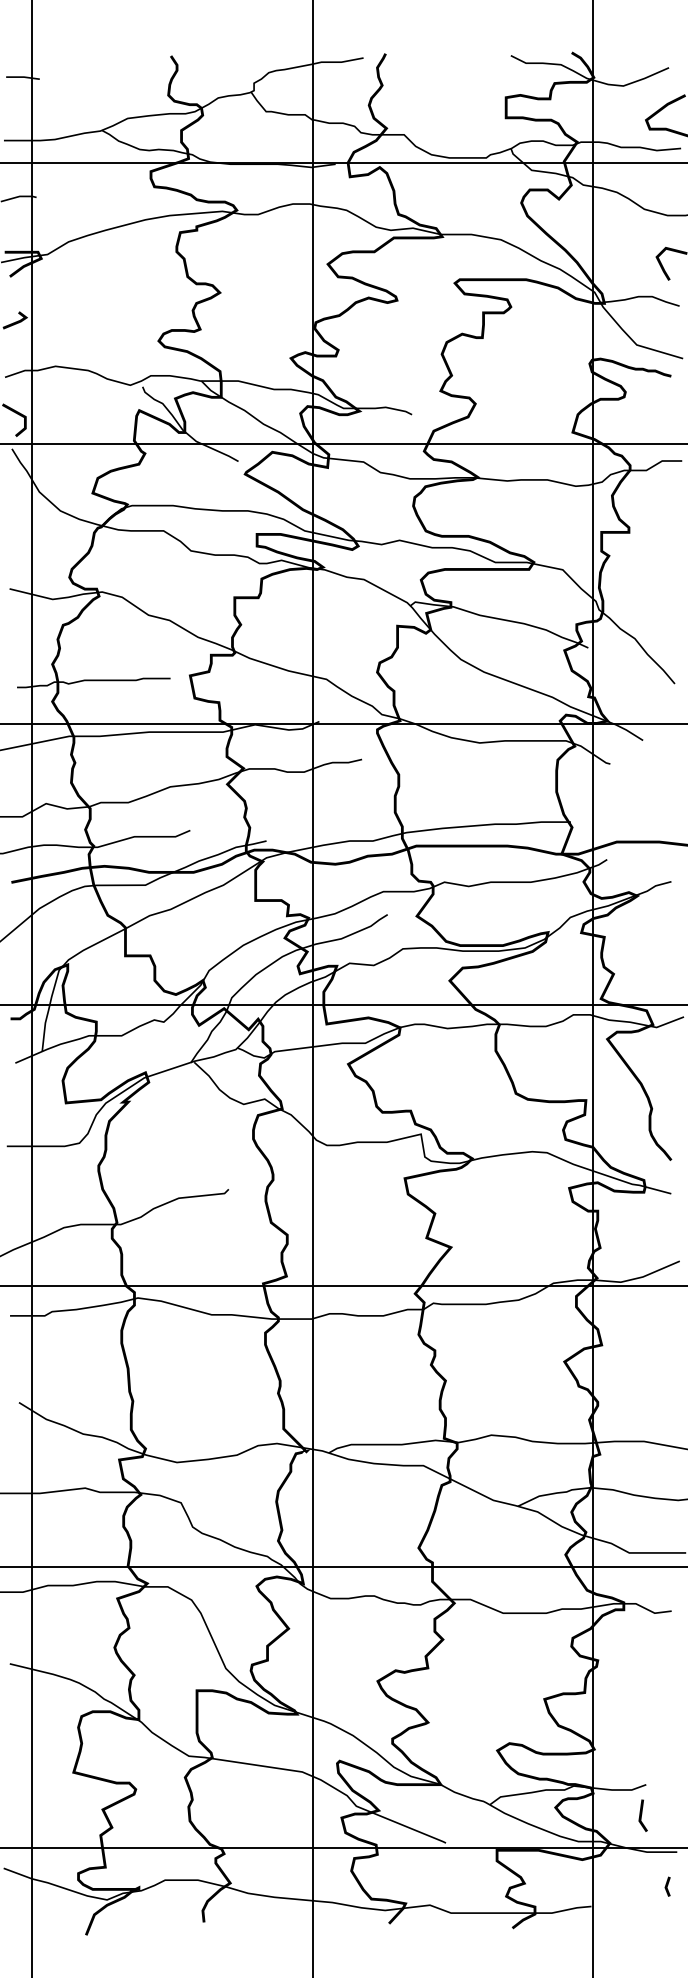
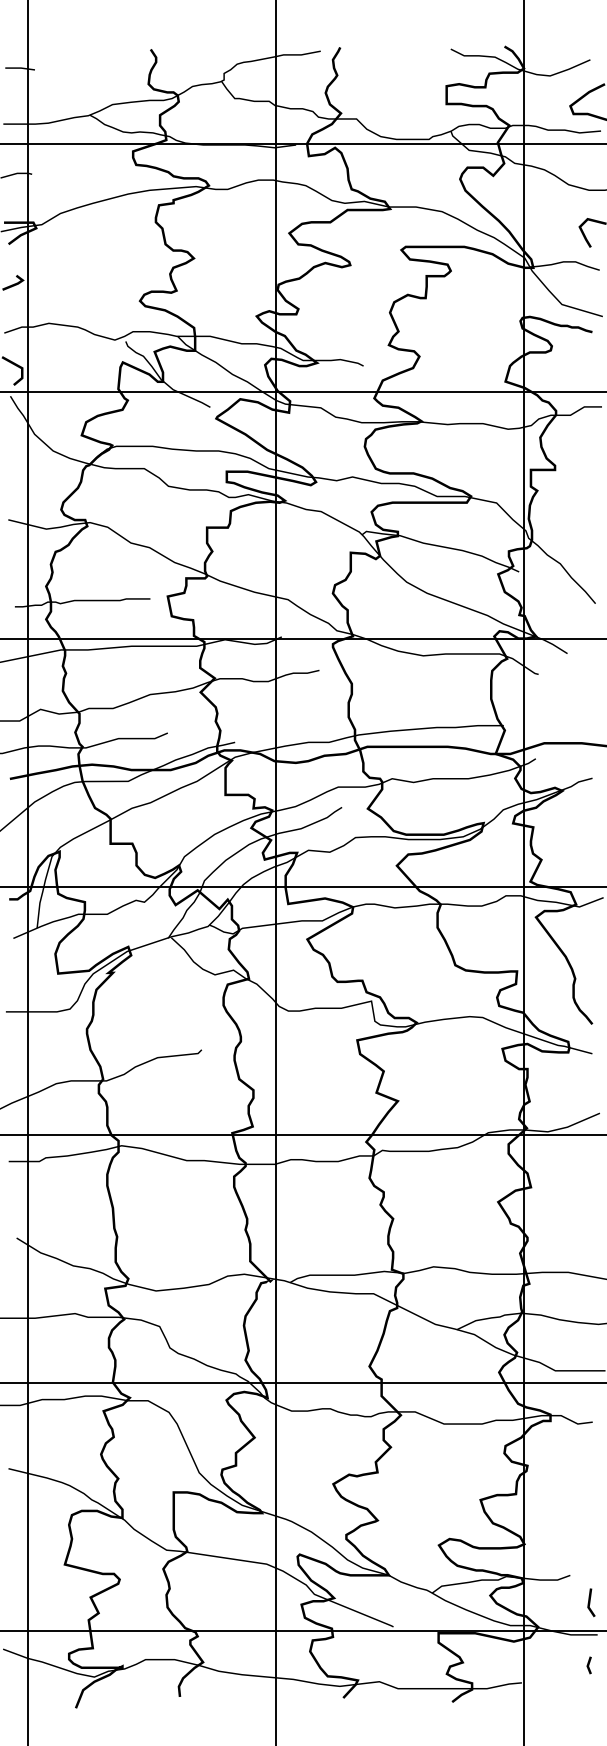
line: (642, 1814) -> (590, 1601), moved

